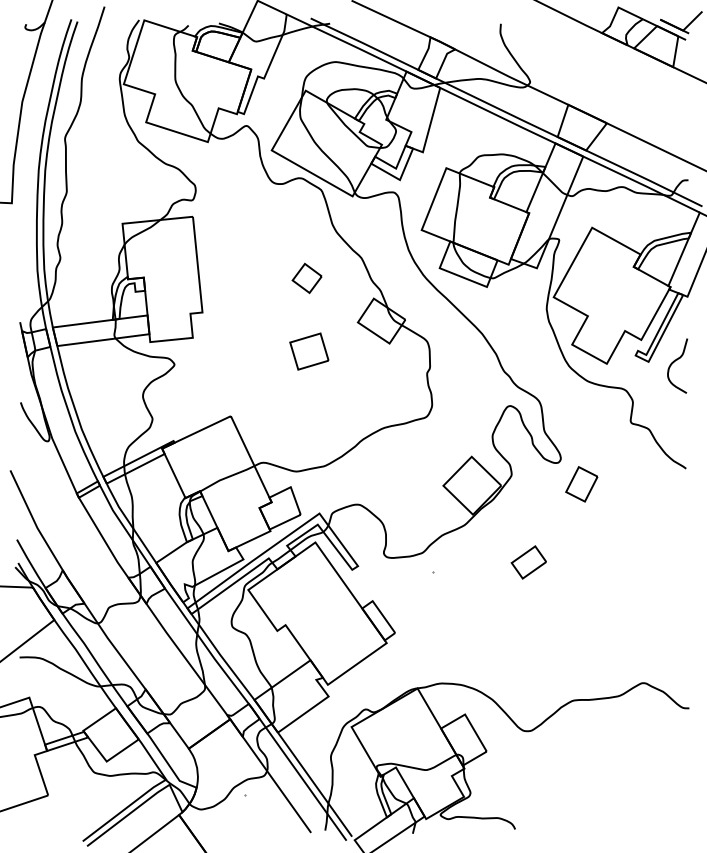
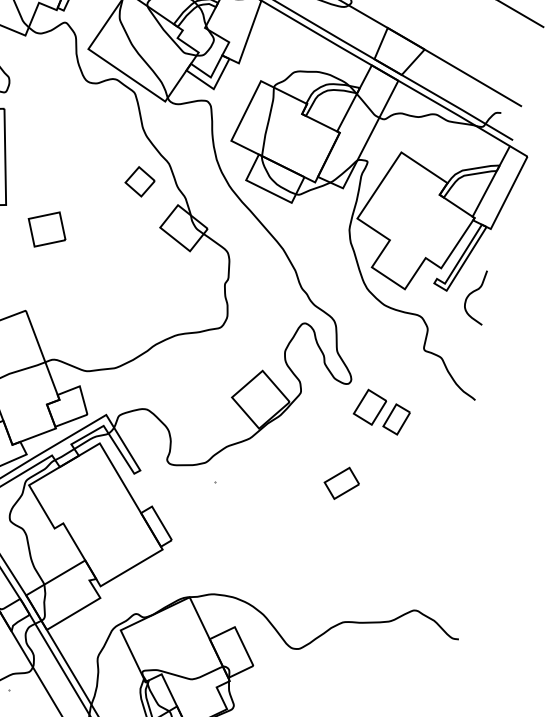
part: (306, 277) -> (139, 180), moved
part: (309, 351) -> (47, 229), moved
part: (608, 494) -> (395, 419), added
part: (528, 562) -> (341, 483), moved

